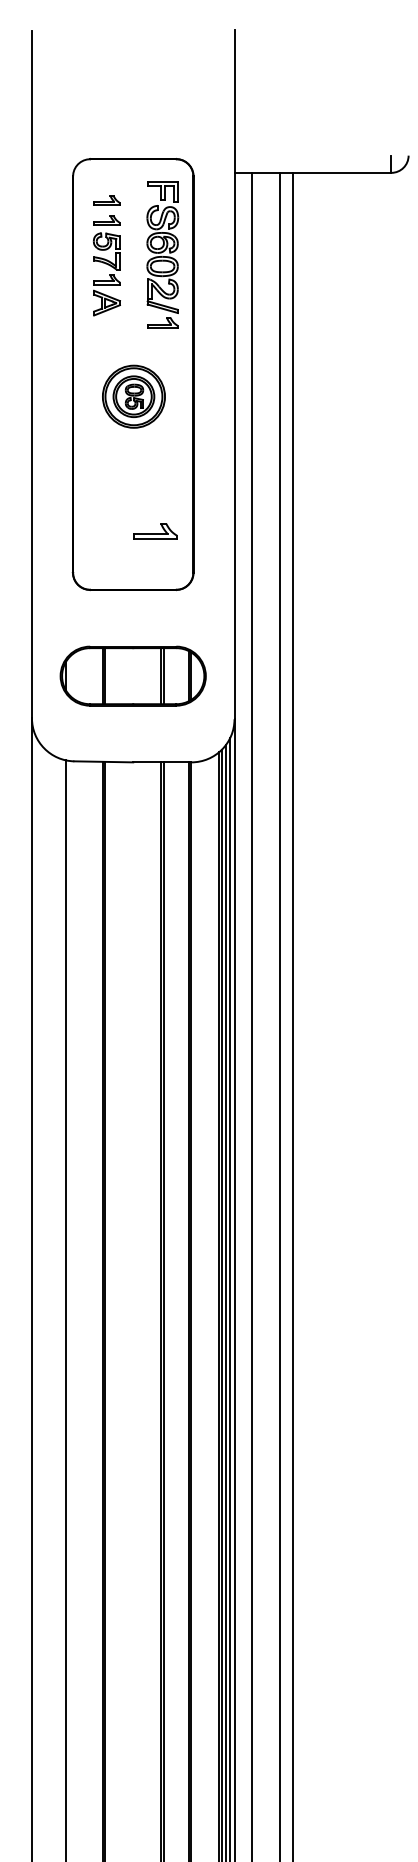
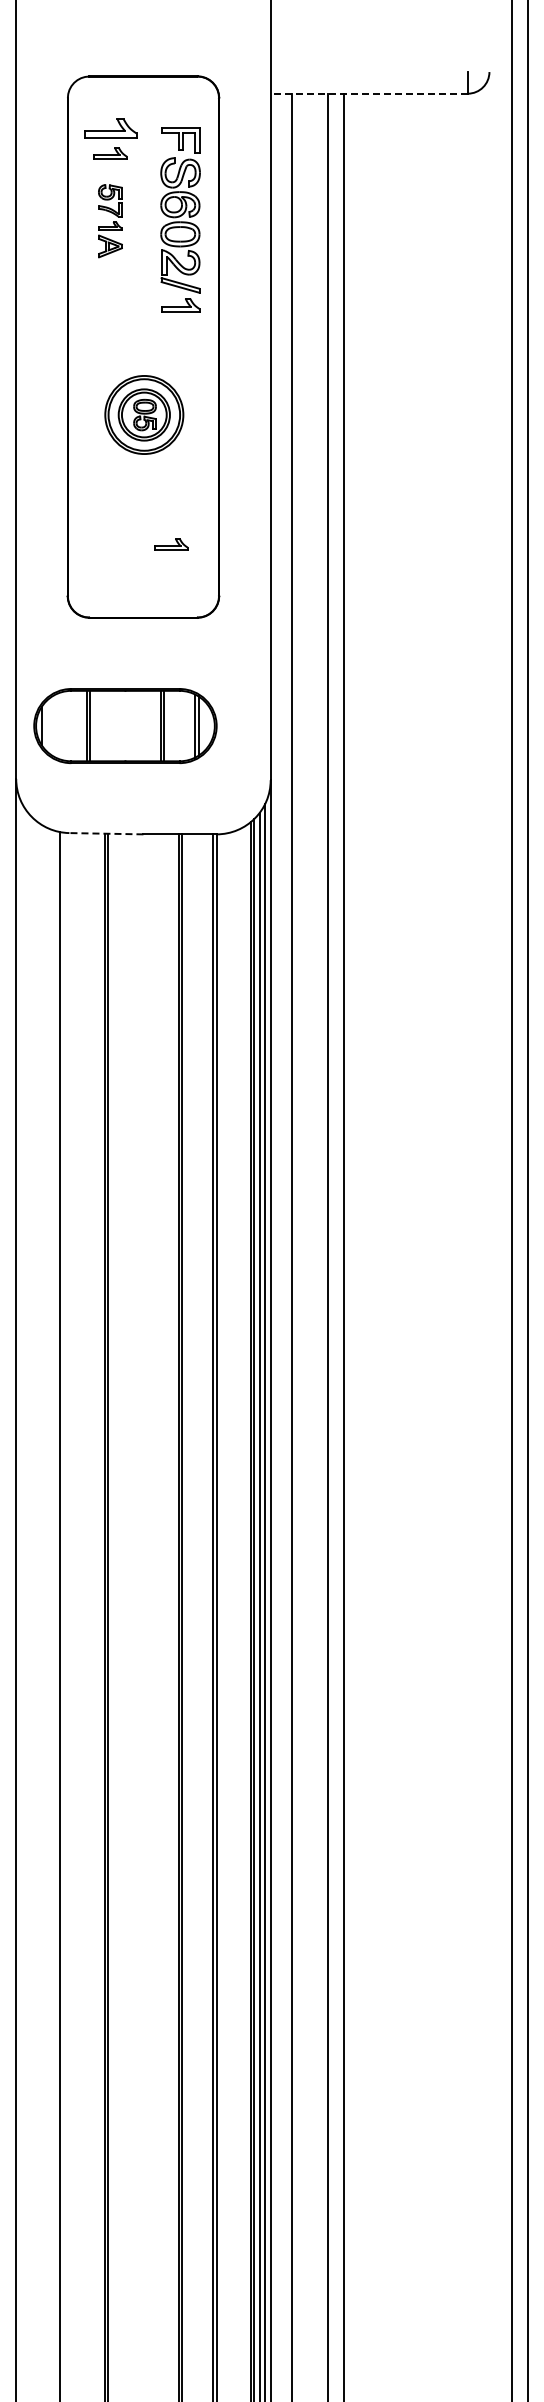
line: (313, 172) -> (369, 93), solid -> dashed
part: (107, 200) -> (110, 128), size x1.6
part: (162, 254) -> (180, 219), moved
part: (107, 273) -> (110, 220), size x0.7
part: (134, 396) -> (144, 414), moved
part: (155, 531) -> (171, 544), size x0.6
part: (133, 675) -> (125, 725), moved
line: (103, 761) -> (105, 833), solid -> dashed

